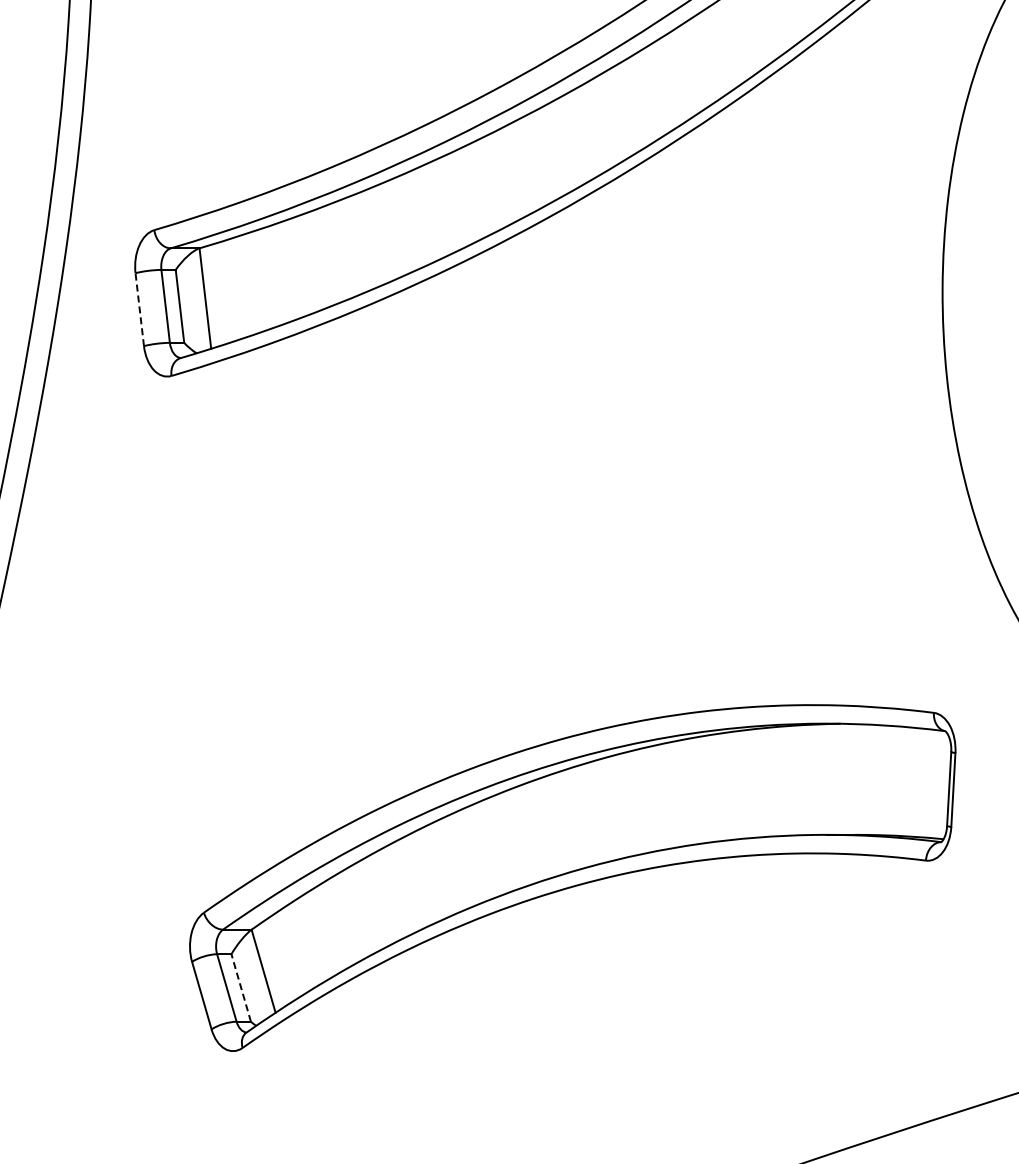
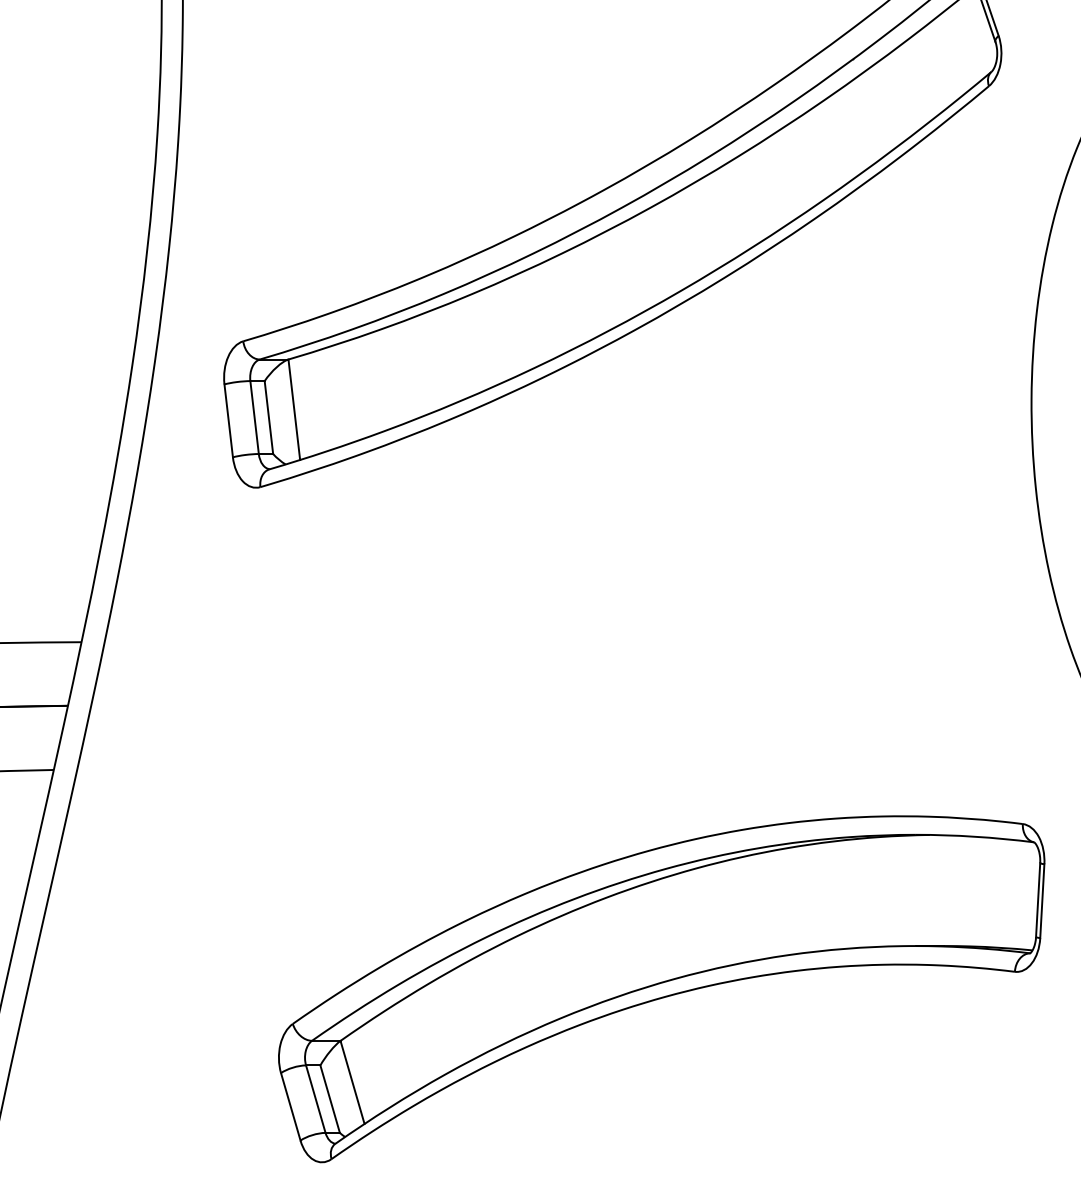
line: (139, 309) -> (228, 420), dashed -> solid
line: (241, 987) -> (330, 1098), dashed -> solid

